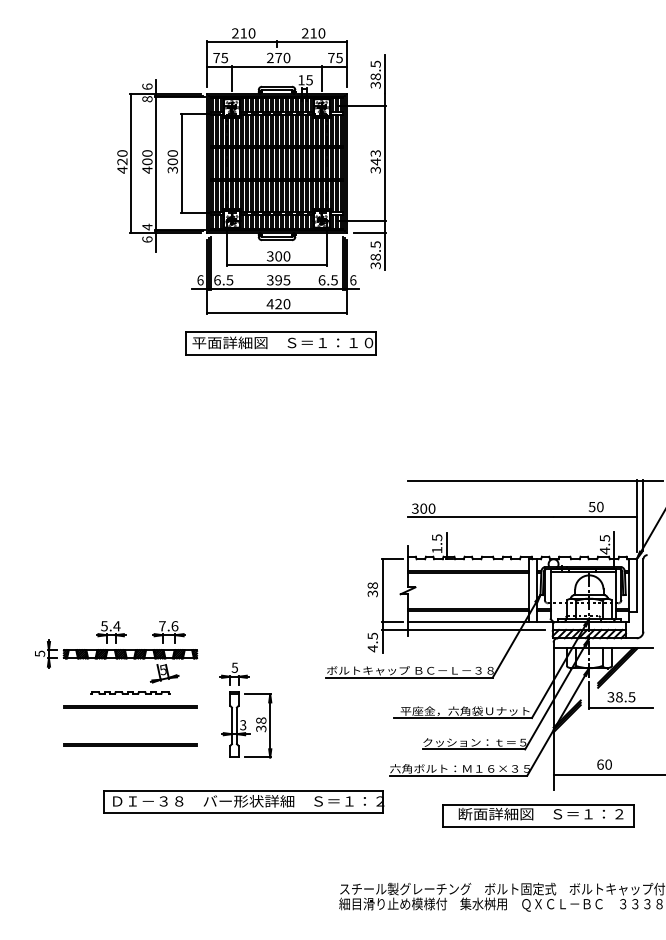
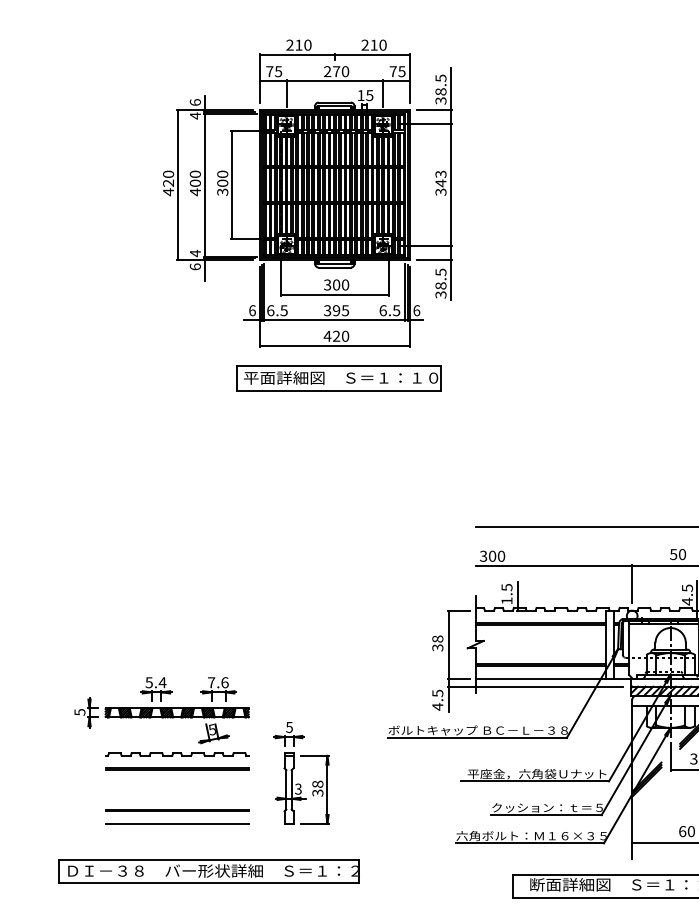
line: (369, 93) -> (434, 109), added
text: (147, 98) -> (195, 115), 8 -> 4
line: (553, 534) -> (632, 584), added
part: (130, 692) -> (177, 753), size x1.67
line: (130, 756) -> (177, 822), added
part: (243, 801) -> (208, 871), moved

